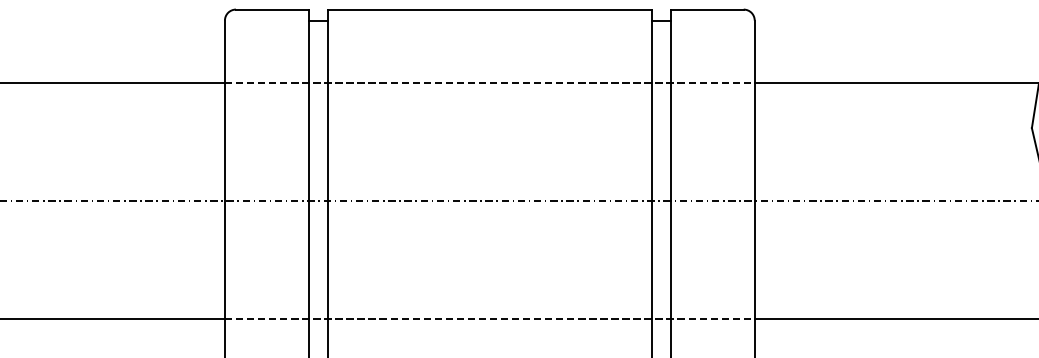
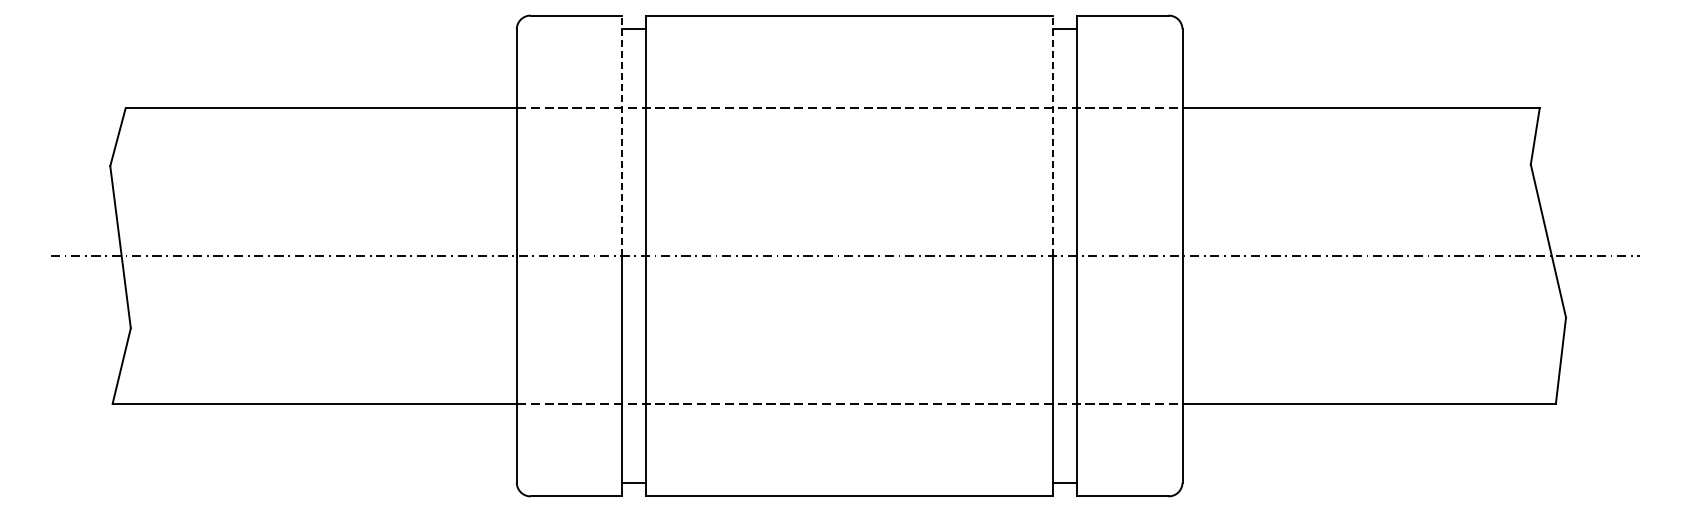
line: (309, 105) -> (622, 135), solid -> dashed
line: (652, 105) -> (1053, 135), solid -> dashed

